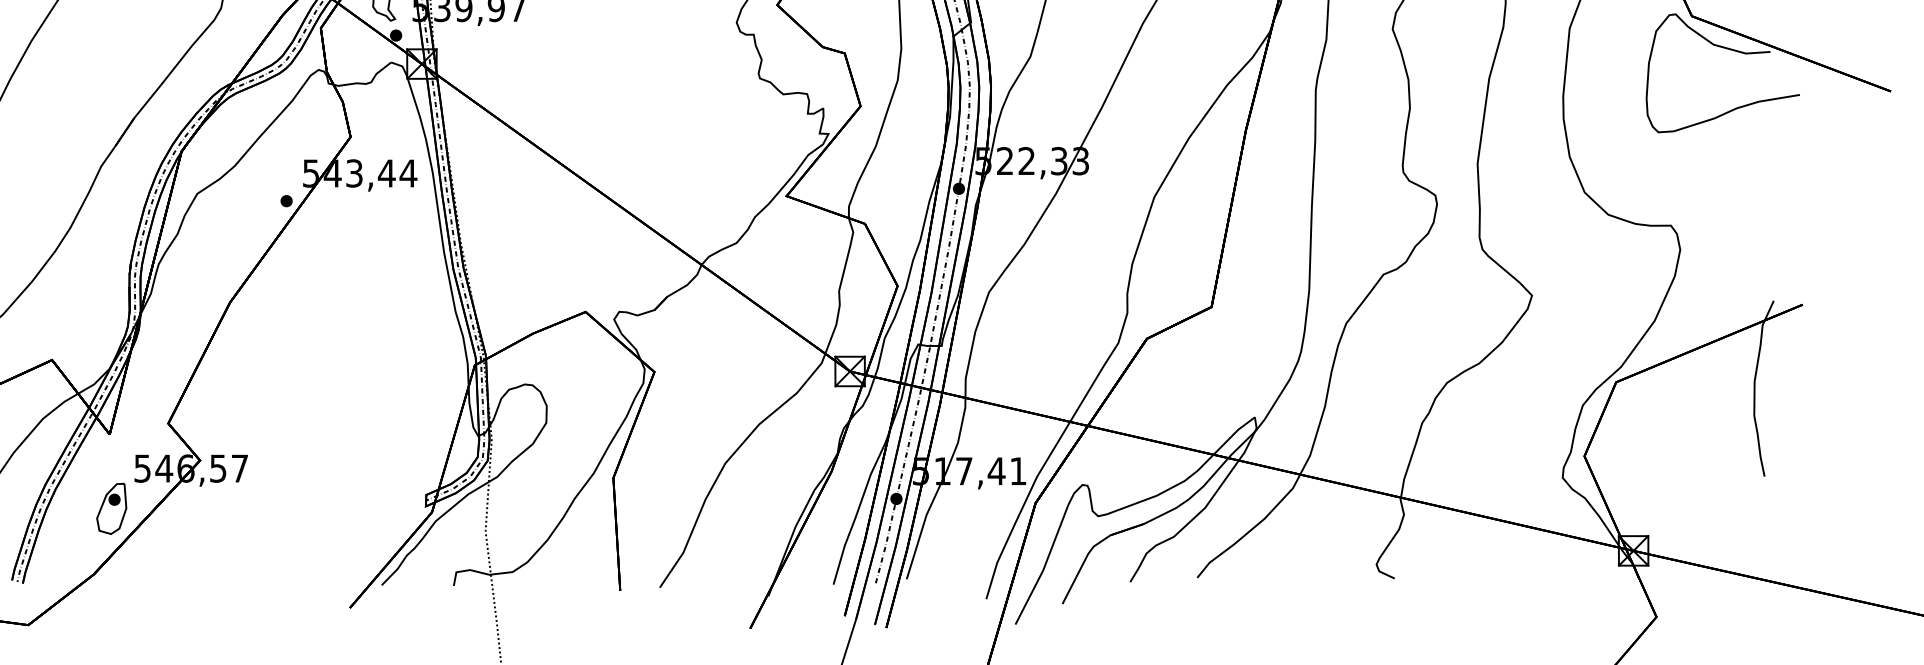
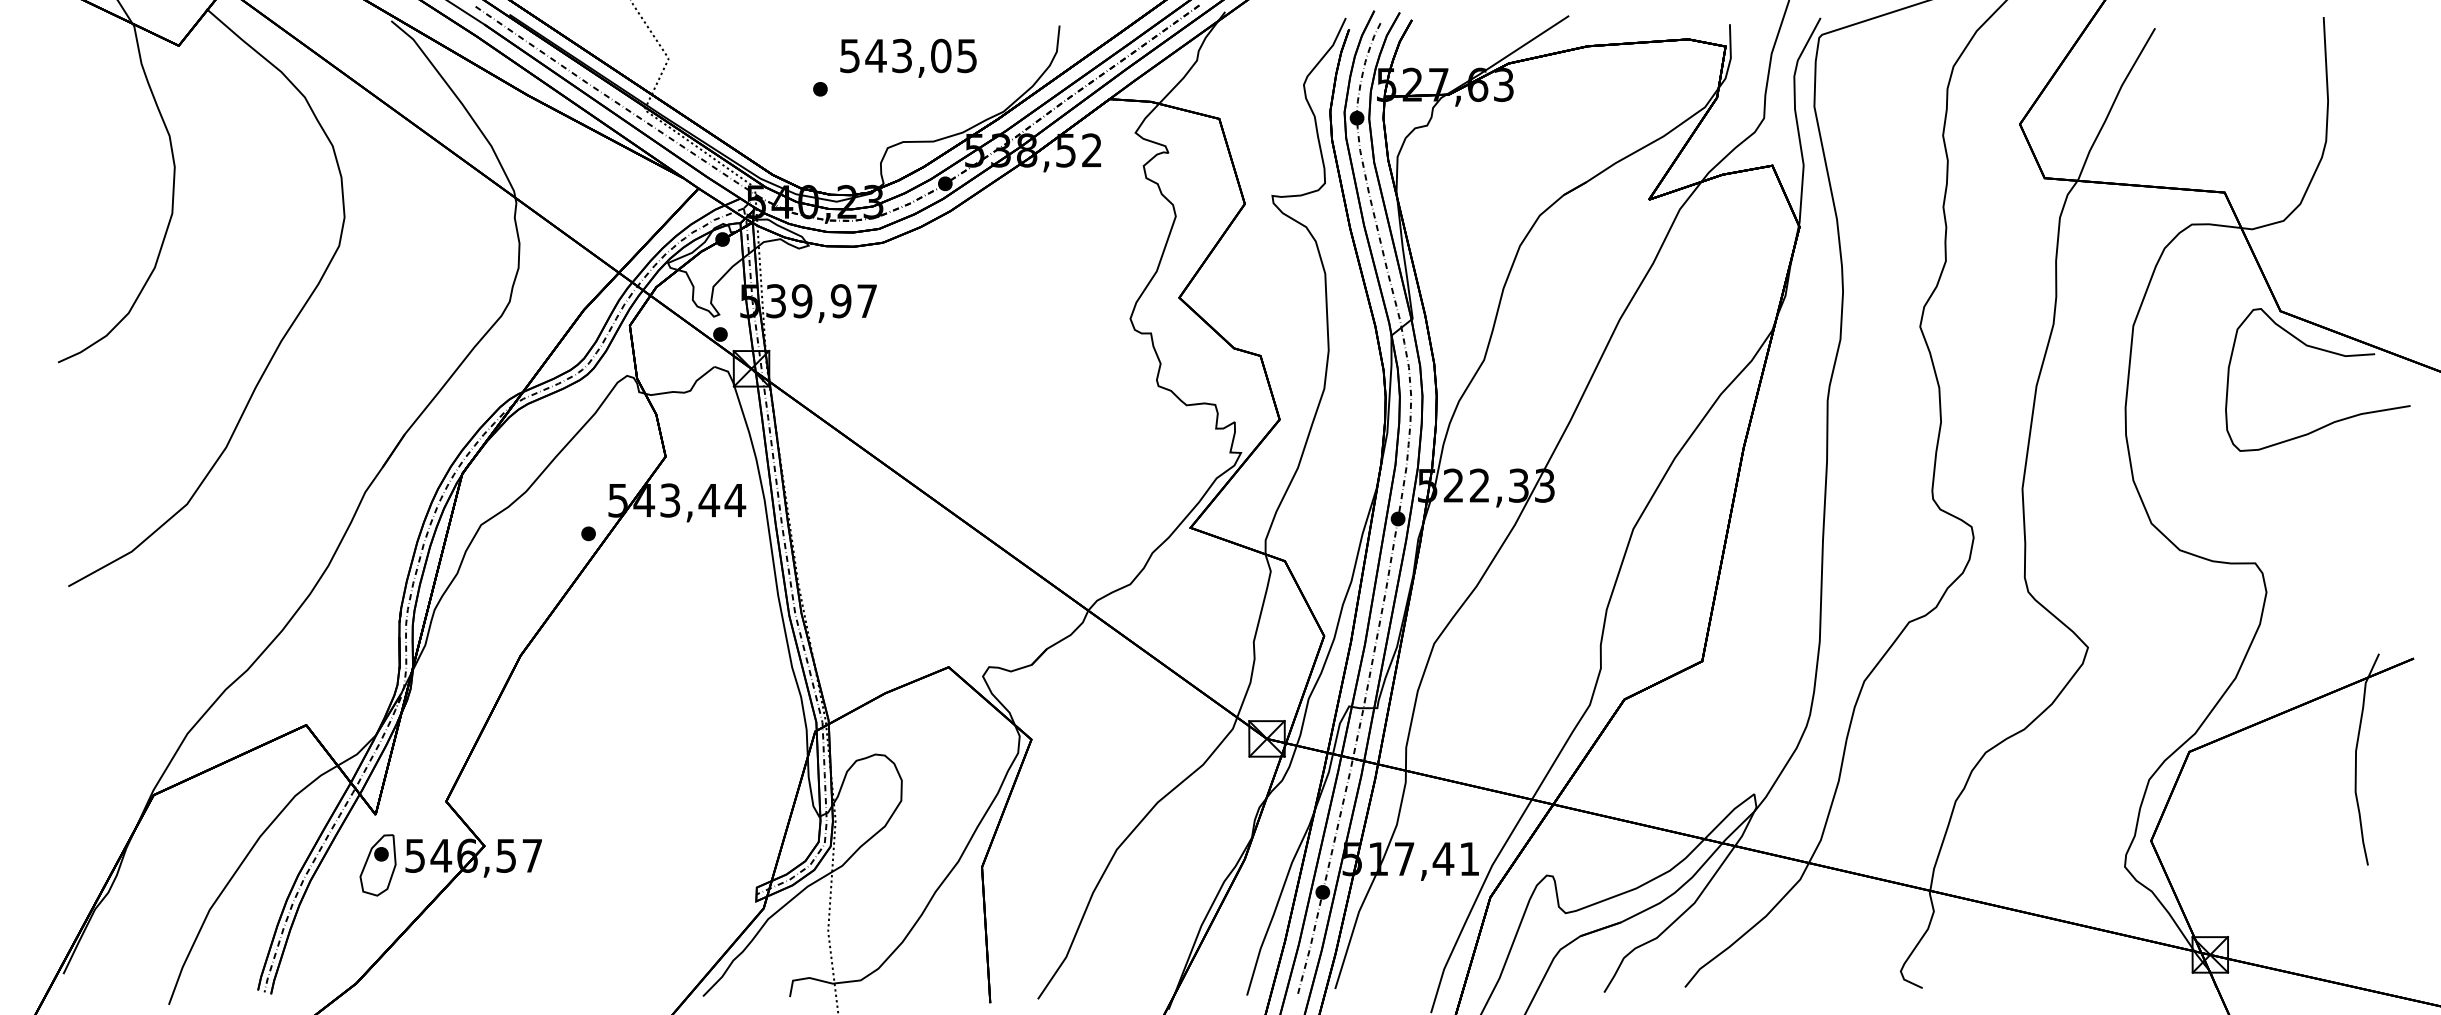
part: (111, 509) -> (377, 865), moved

